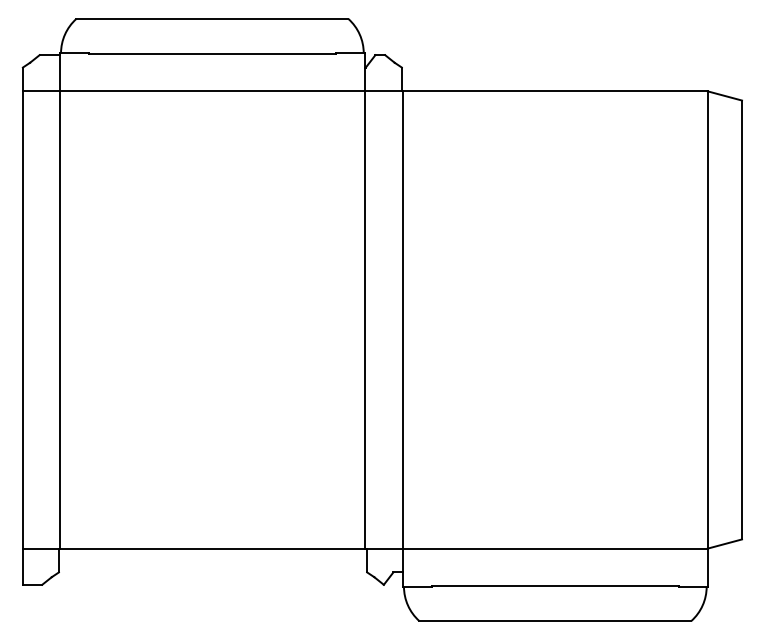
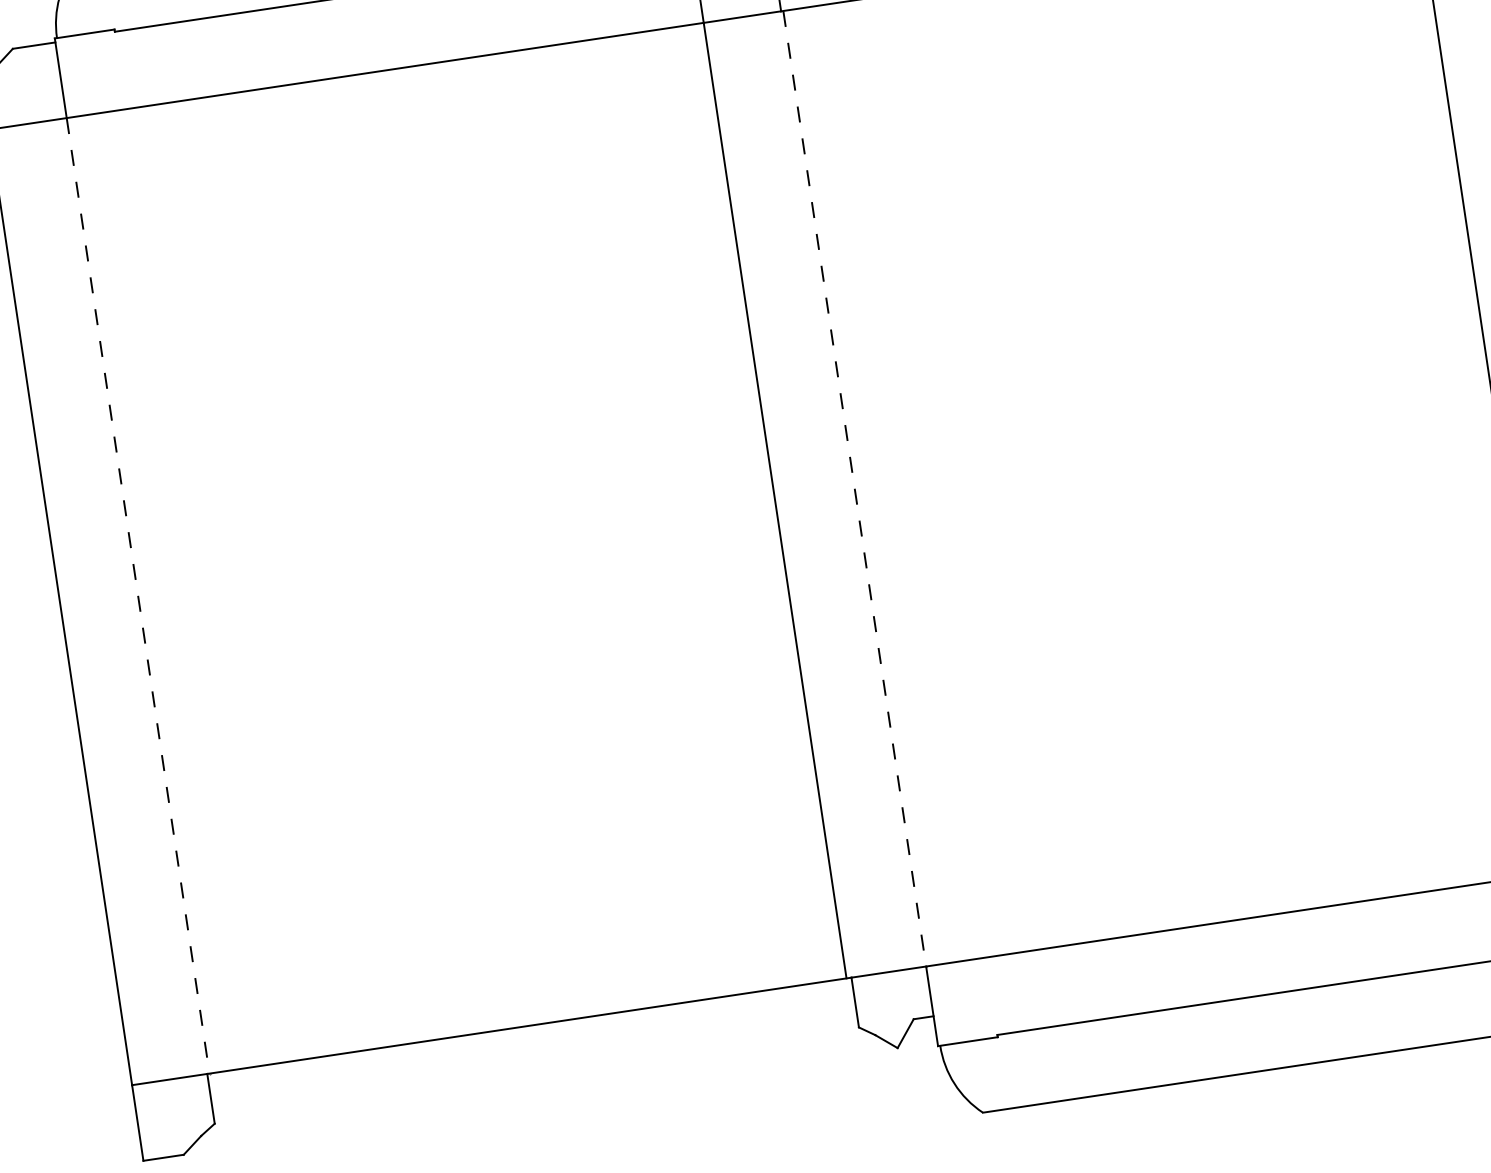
line: (59, 319) -> (136, 594), solid -> dashed
line: (402, 319) -> (853, 487), solid -> dashed

